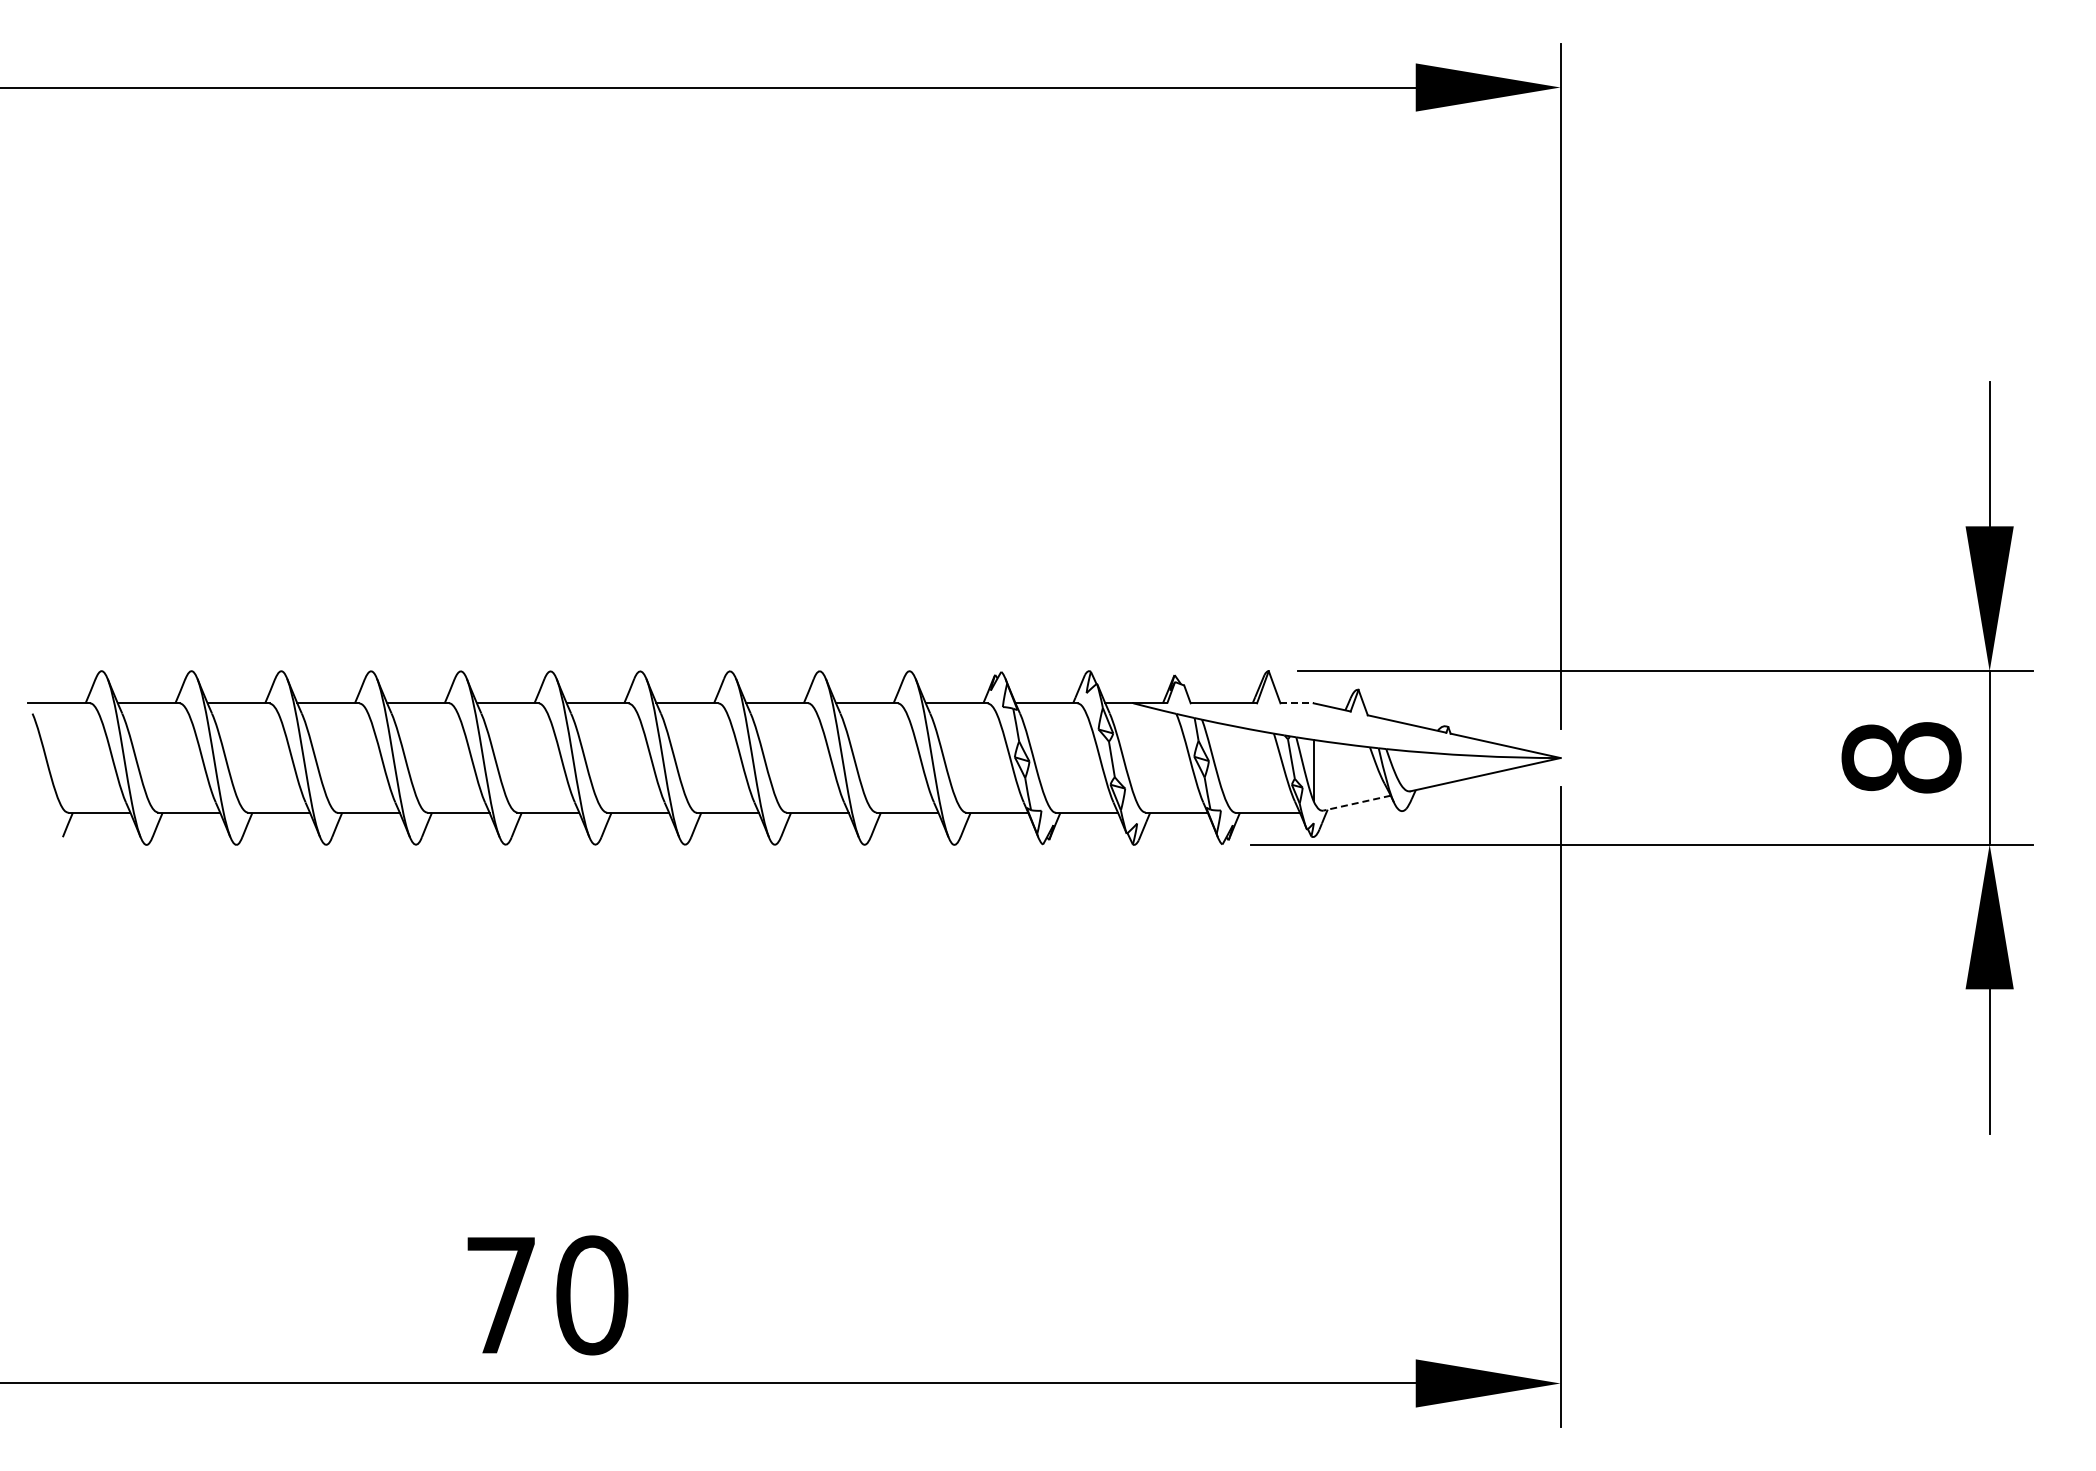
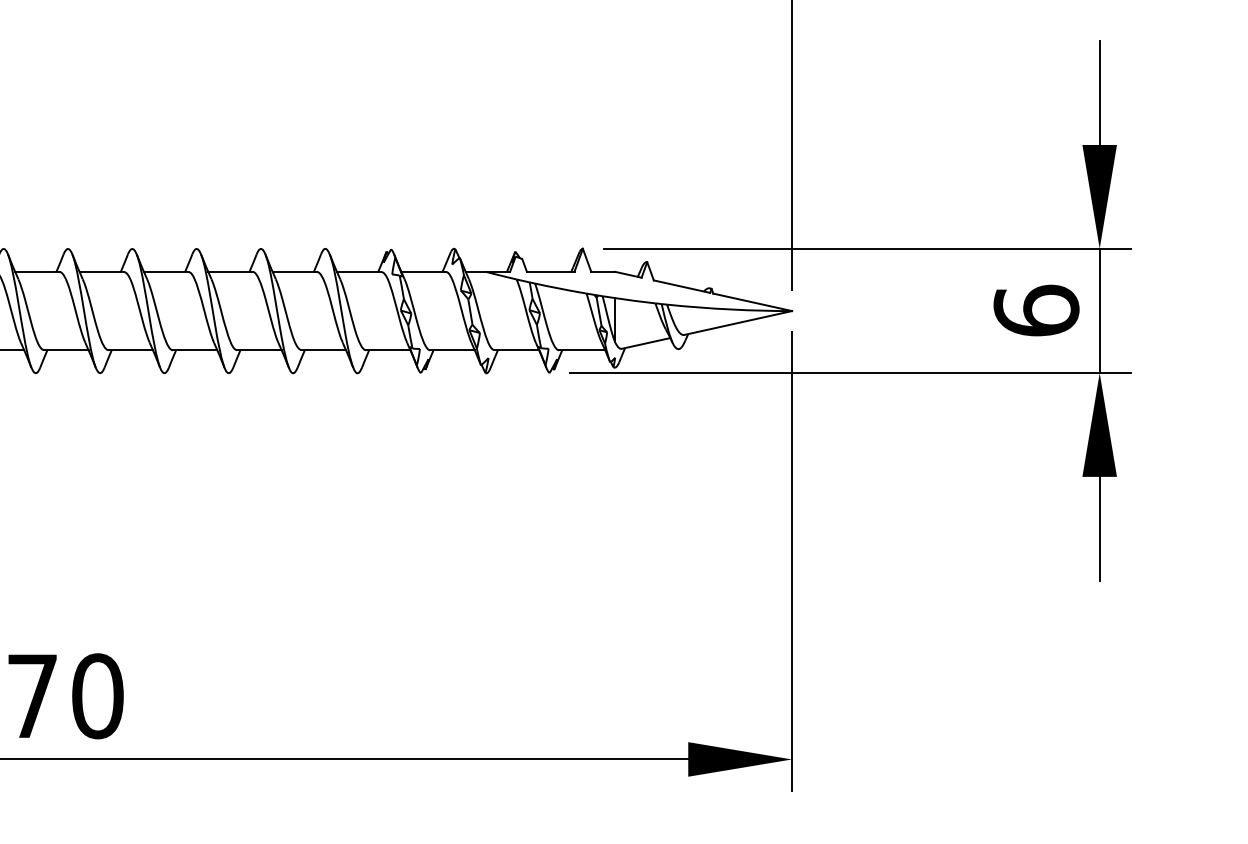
line: (1297, 703) -> (603, 271), dashed -> solid
text: (1901, 757) -> (1036, 310), 8 -> 6
line: (1357, 803) -> (646, 343), dashed -> solid

